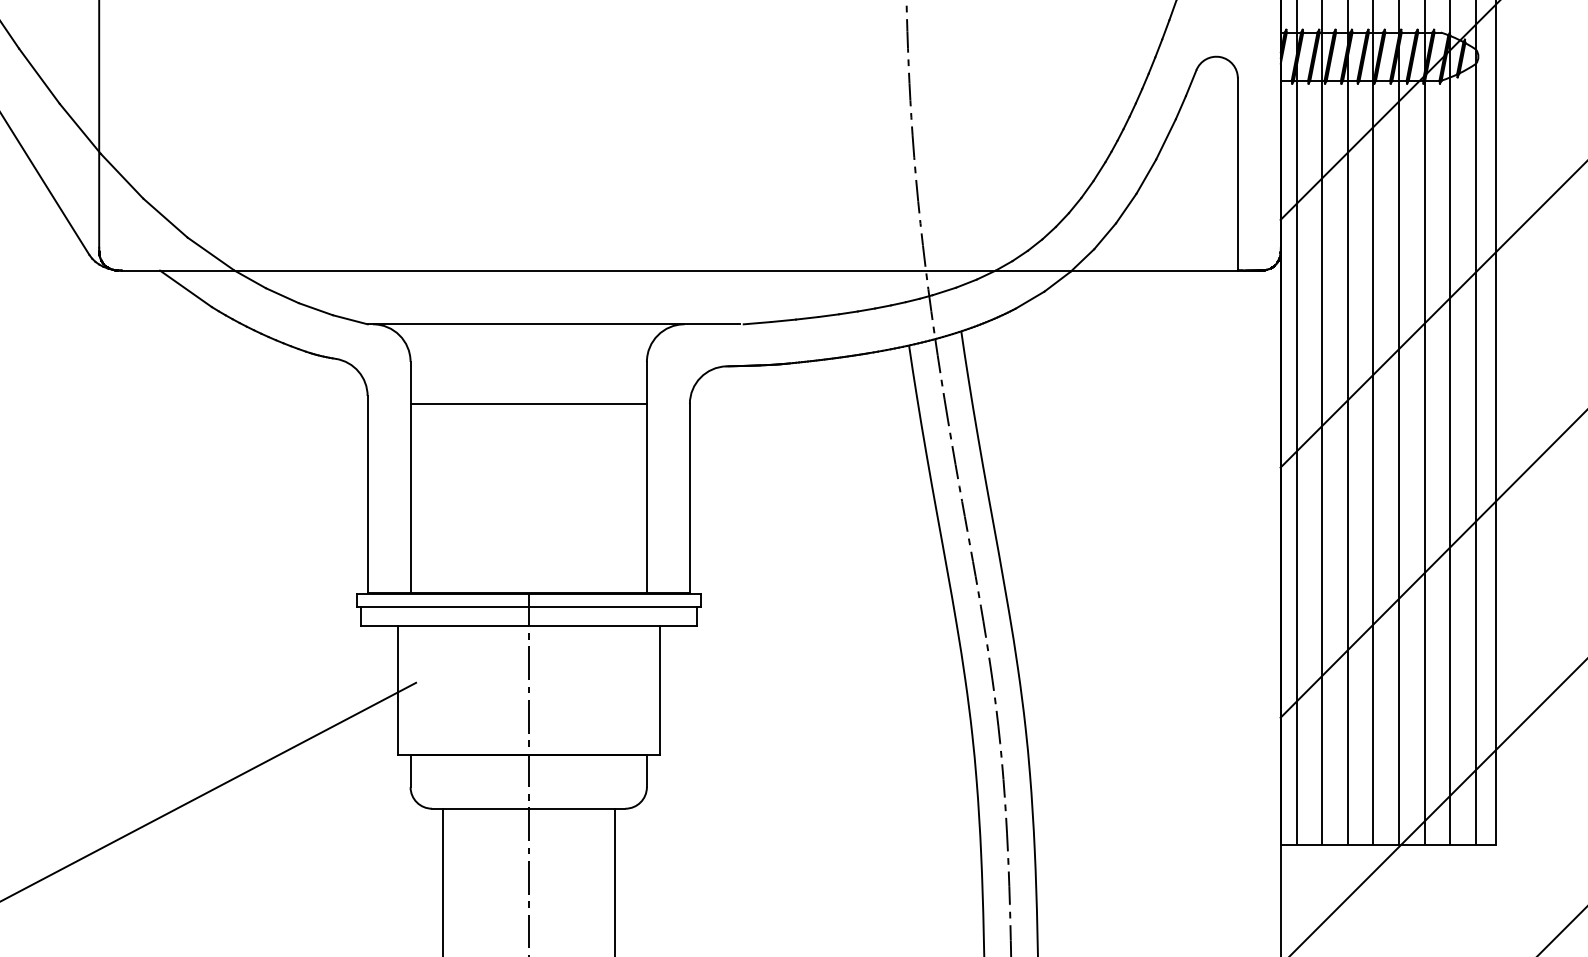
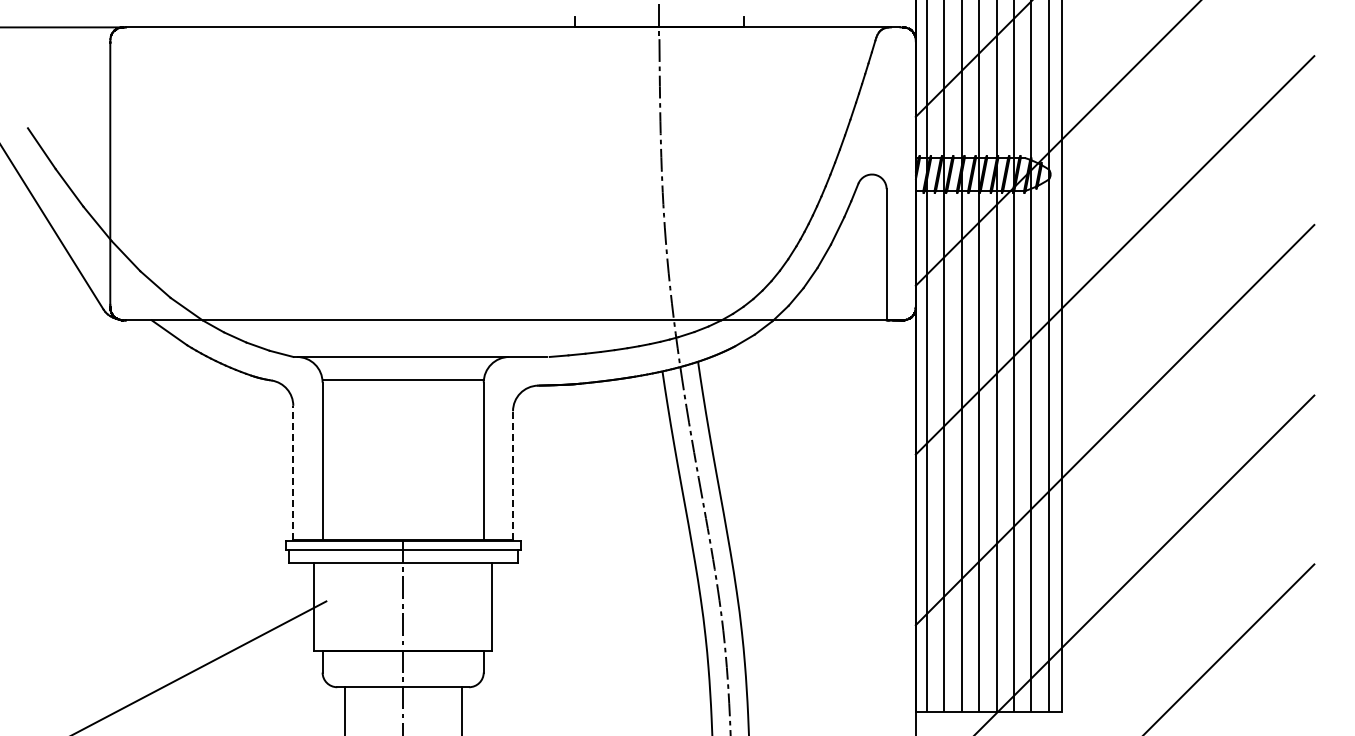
line: (527, 404) -> (402, 380), moved
line: (367, 493) -> (293, 472), solid -> dashed
line: (690, 498) -> (513, 475), solid -> dashed

